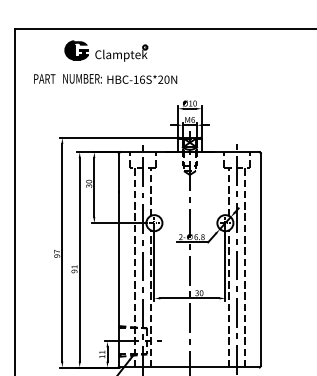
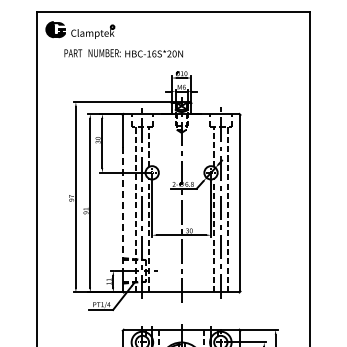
part: (106, 50) -> (80, 29), moved
text: (105, 79) -> (123, 53), moved
line: (118, 267) -> (122, 209), solid -> dashed

